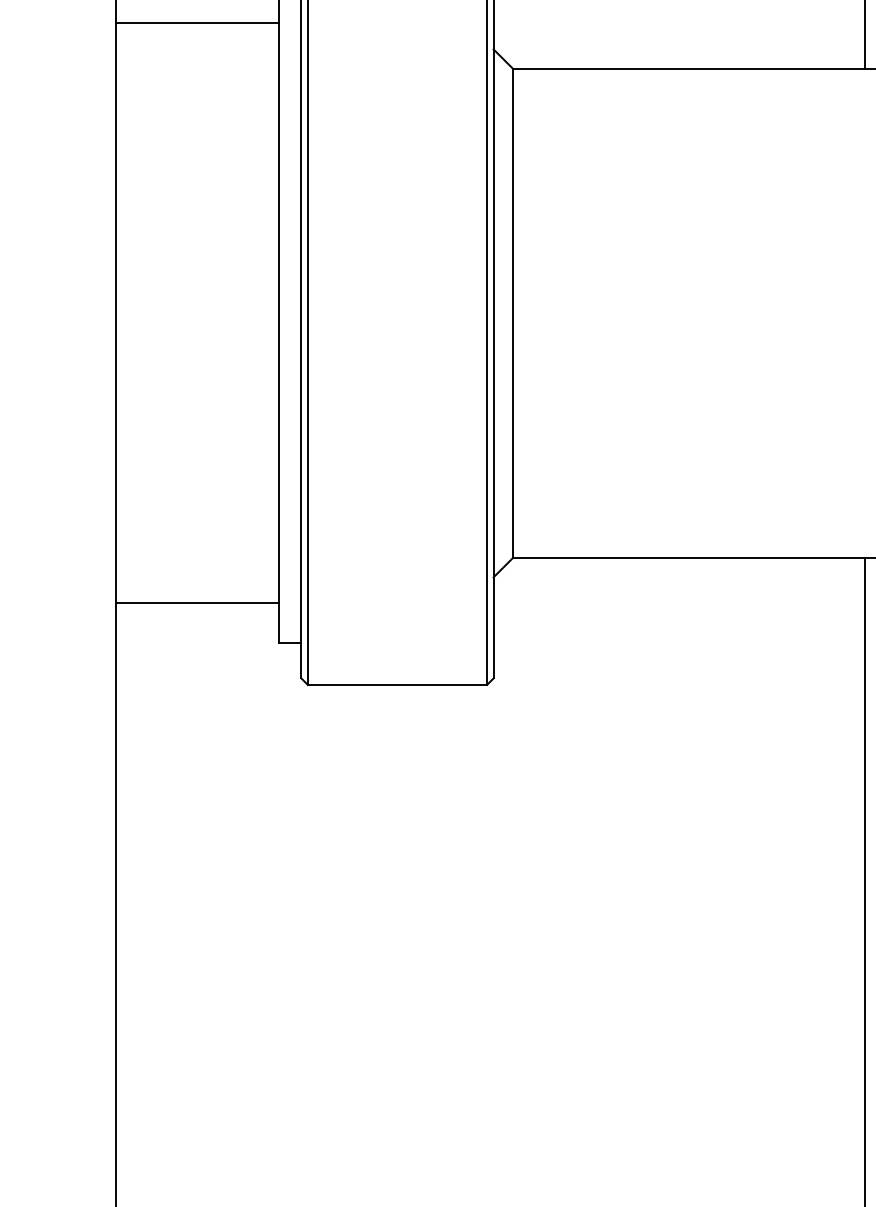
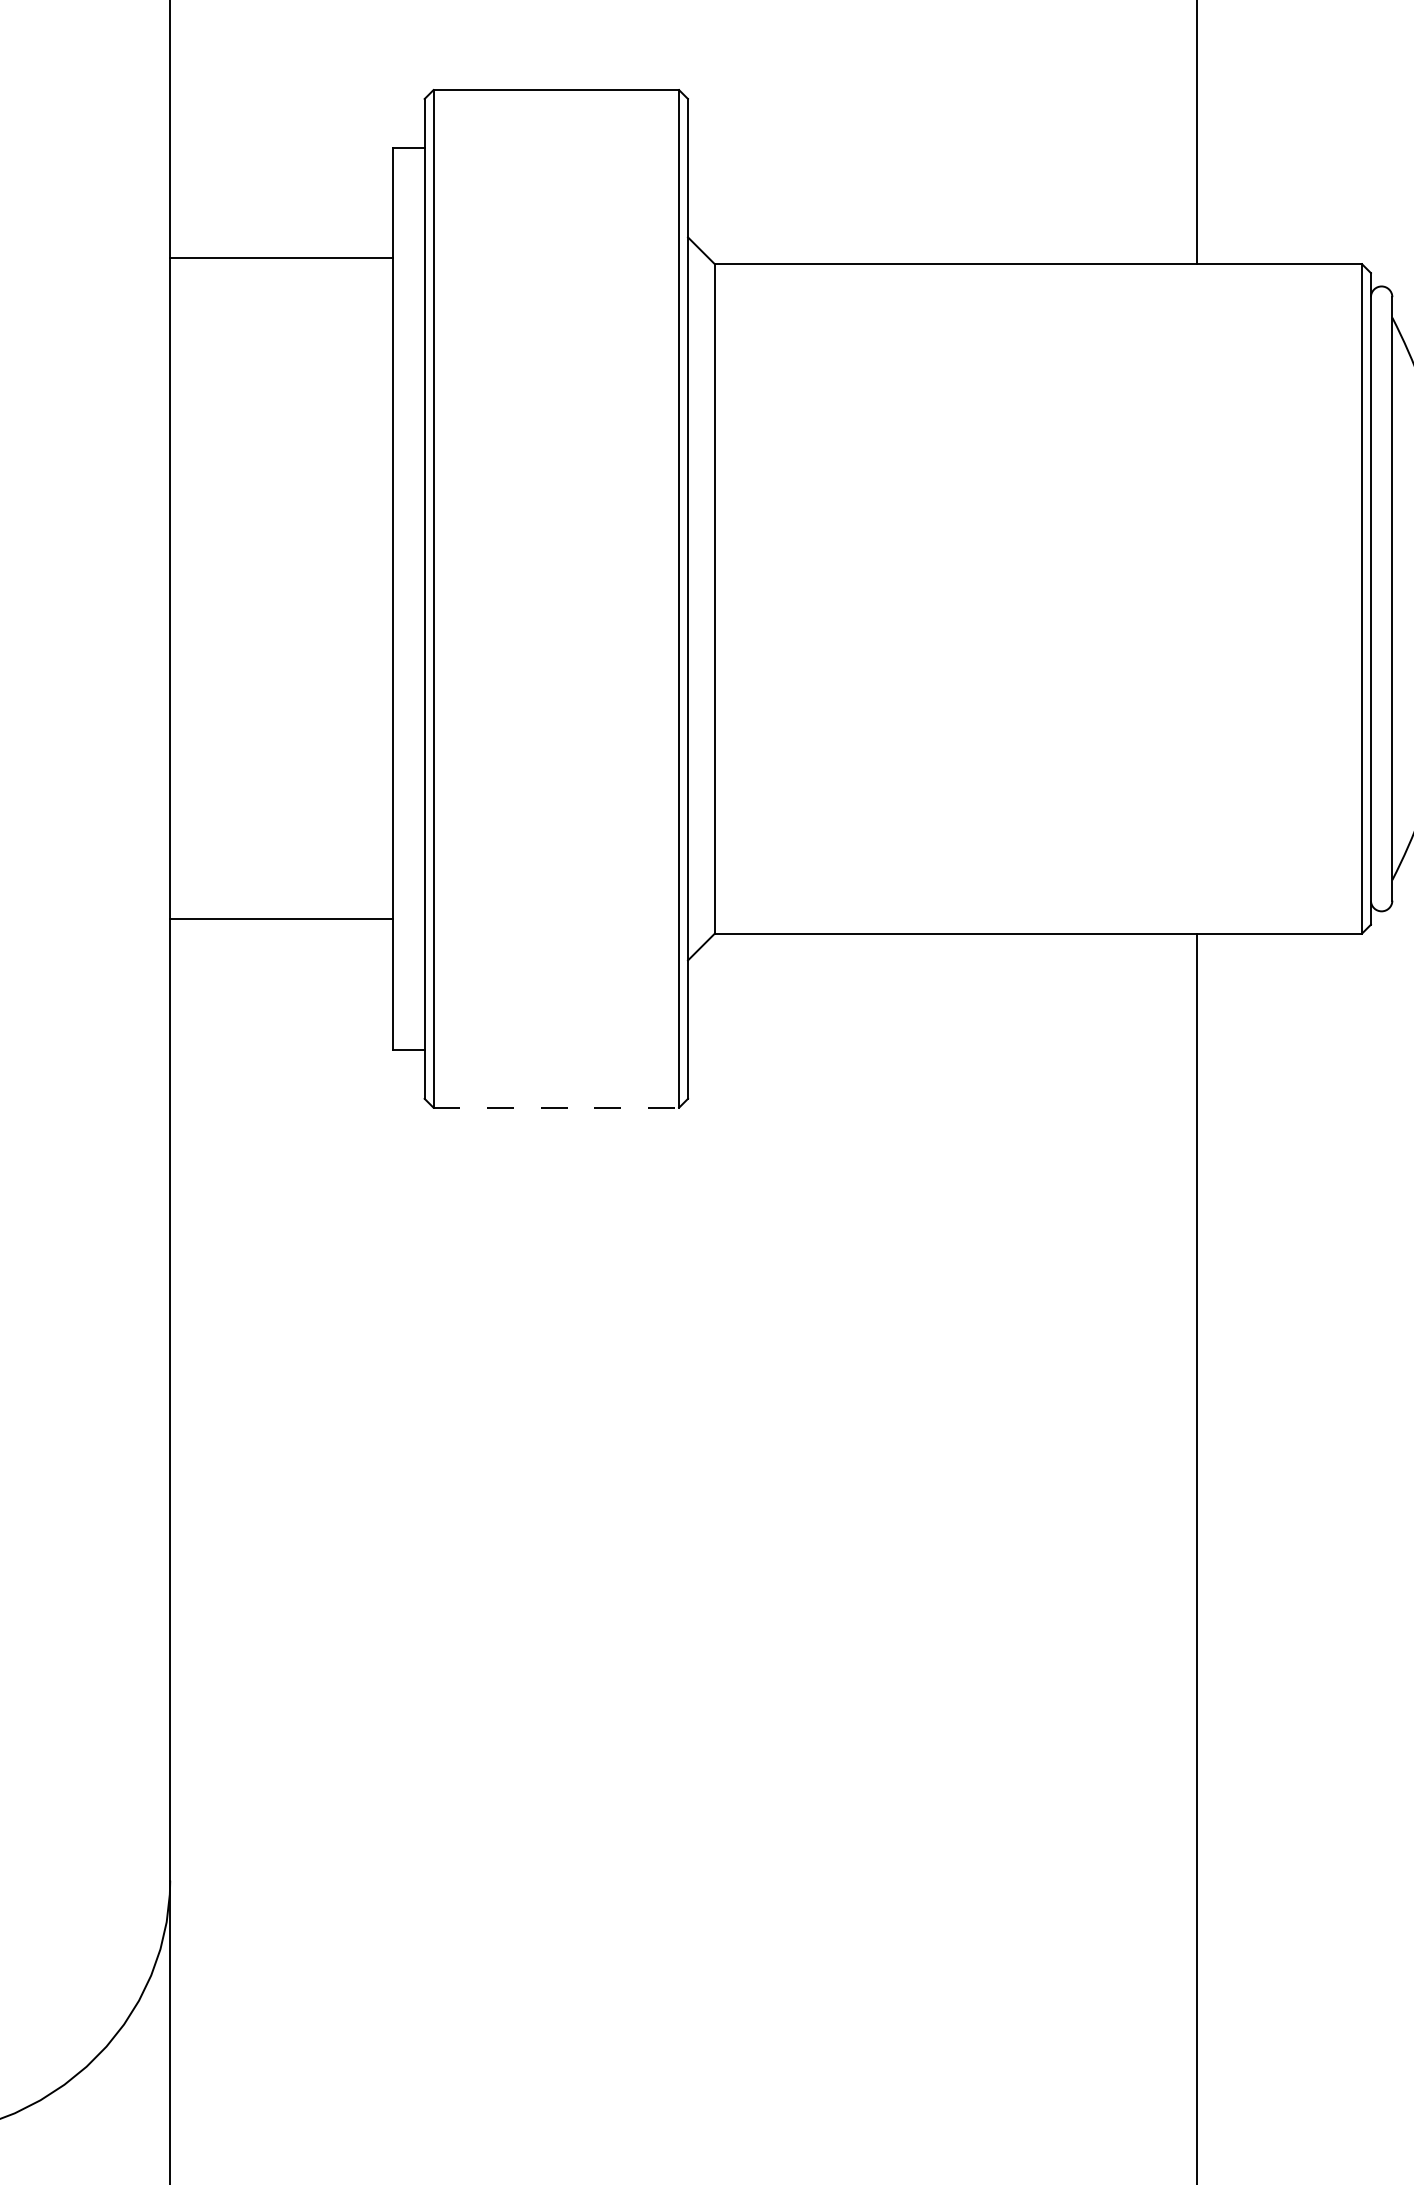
line: (196, 23) -> (281, 257), moved
line: (196, 603) -> (281, 919), moved
line: (397, 684) -> (556, 1107), solid -> dashed

